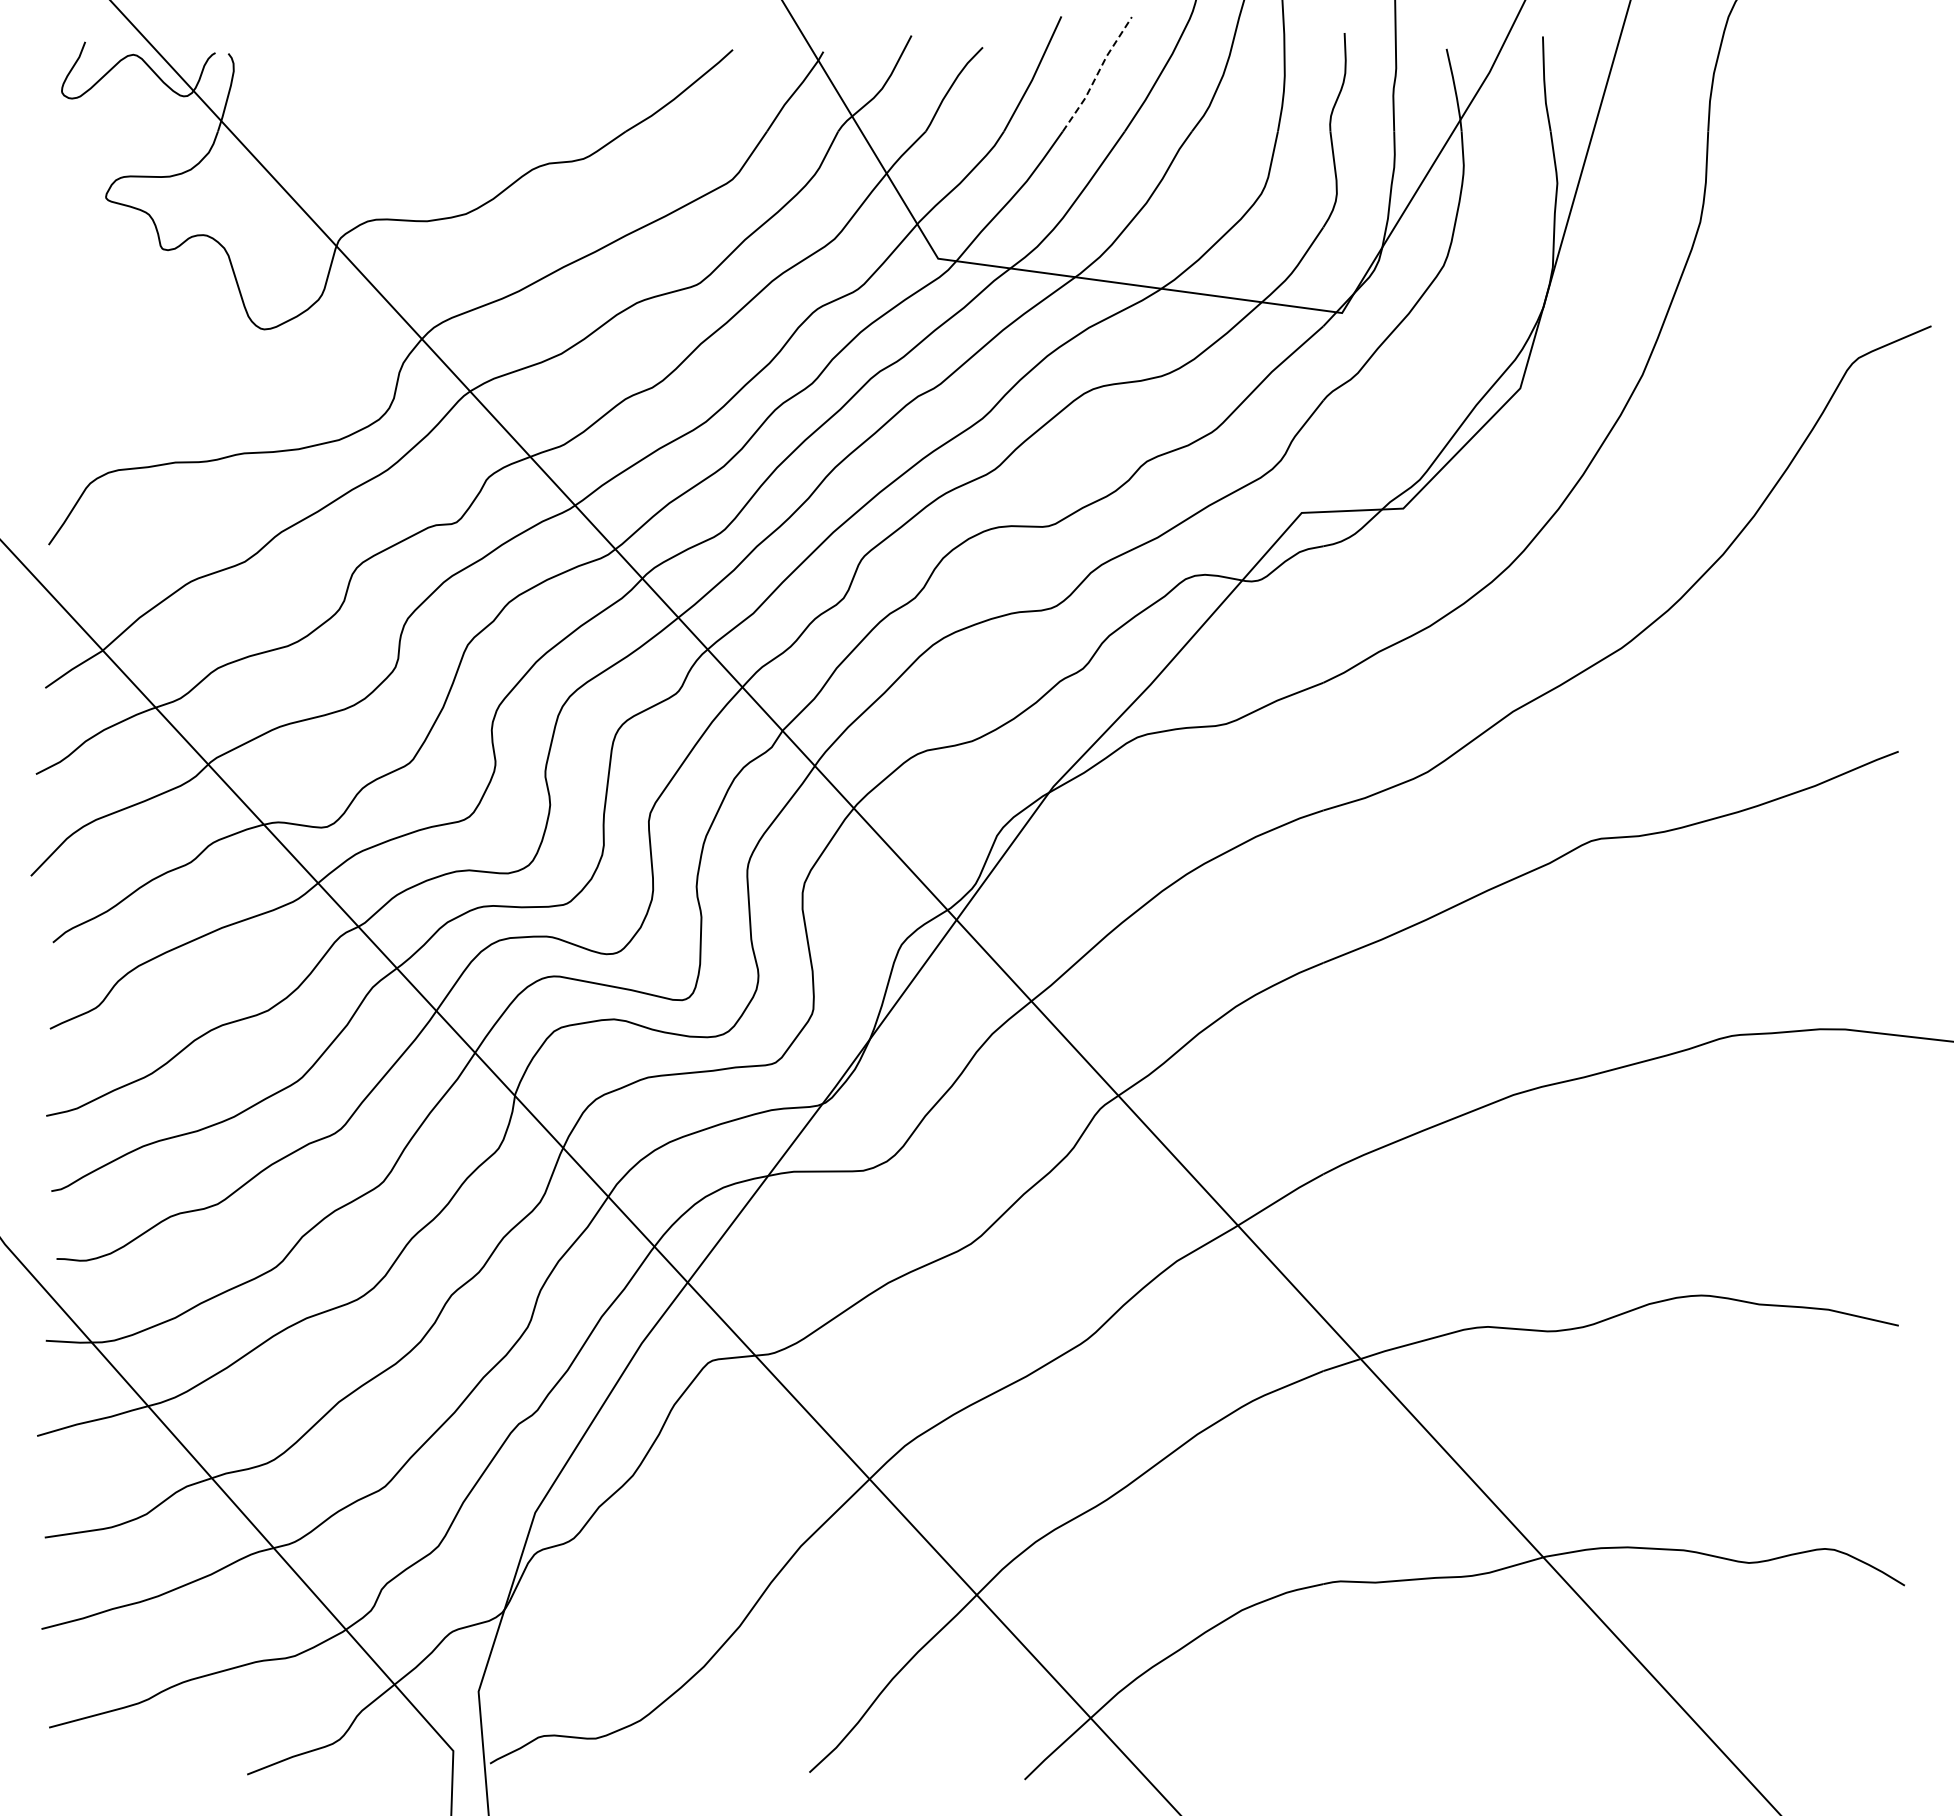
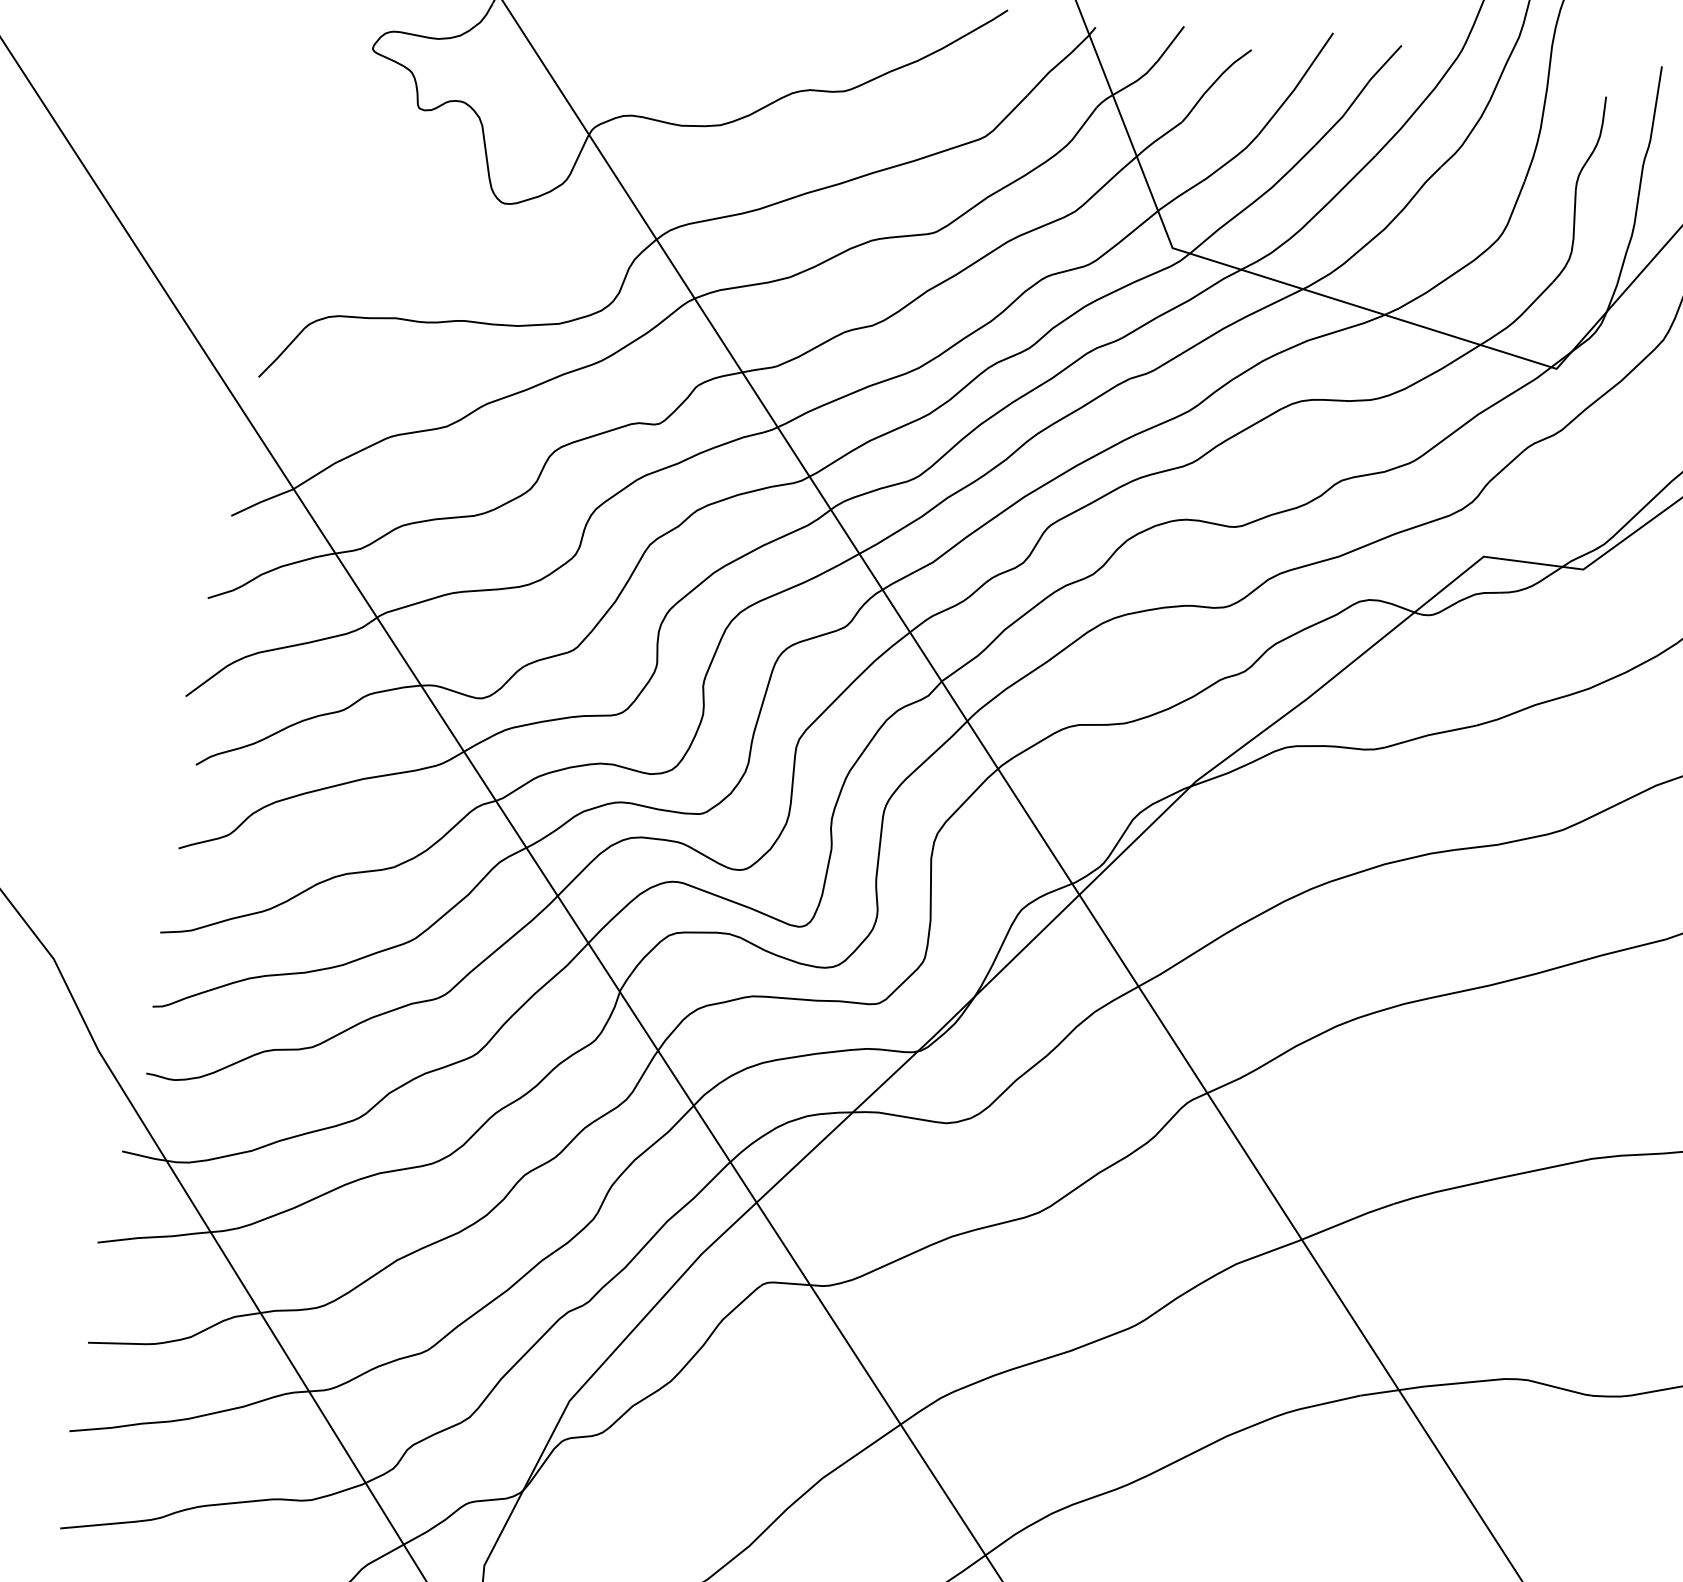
line: (1097, 74) -> (1358, 95), dashed -> solid

